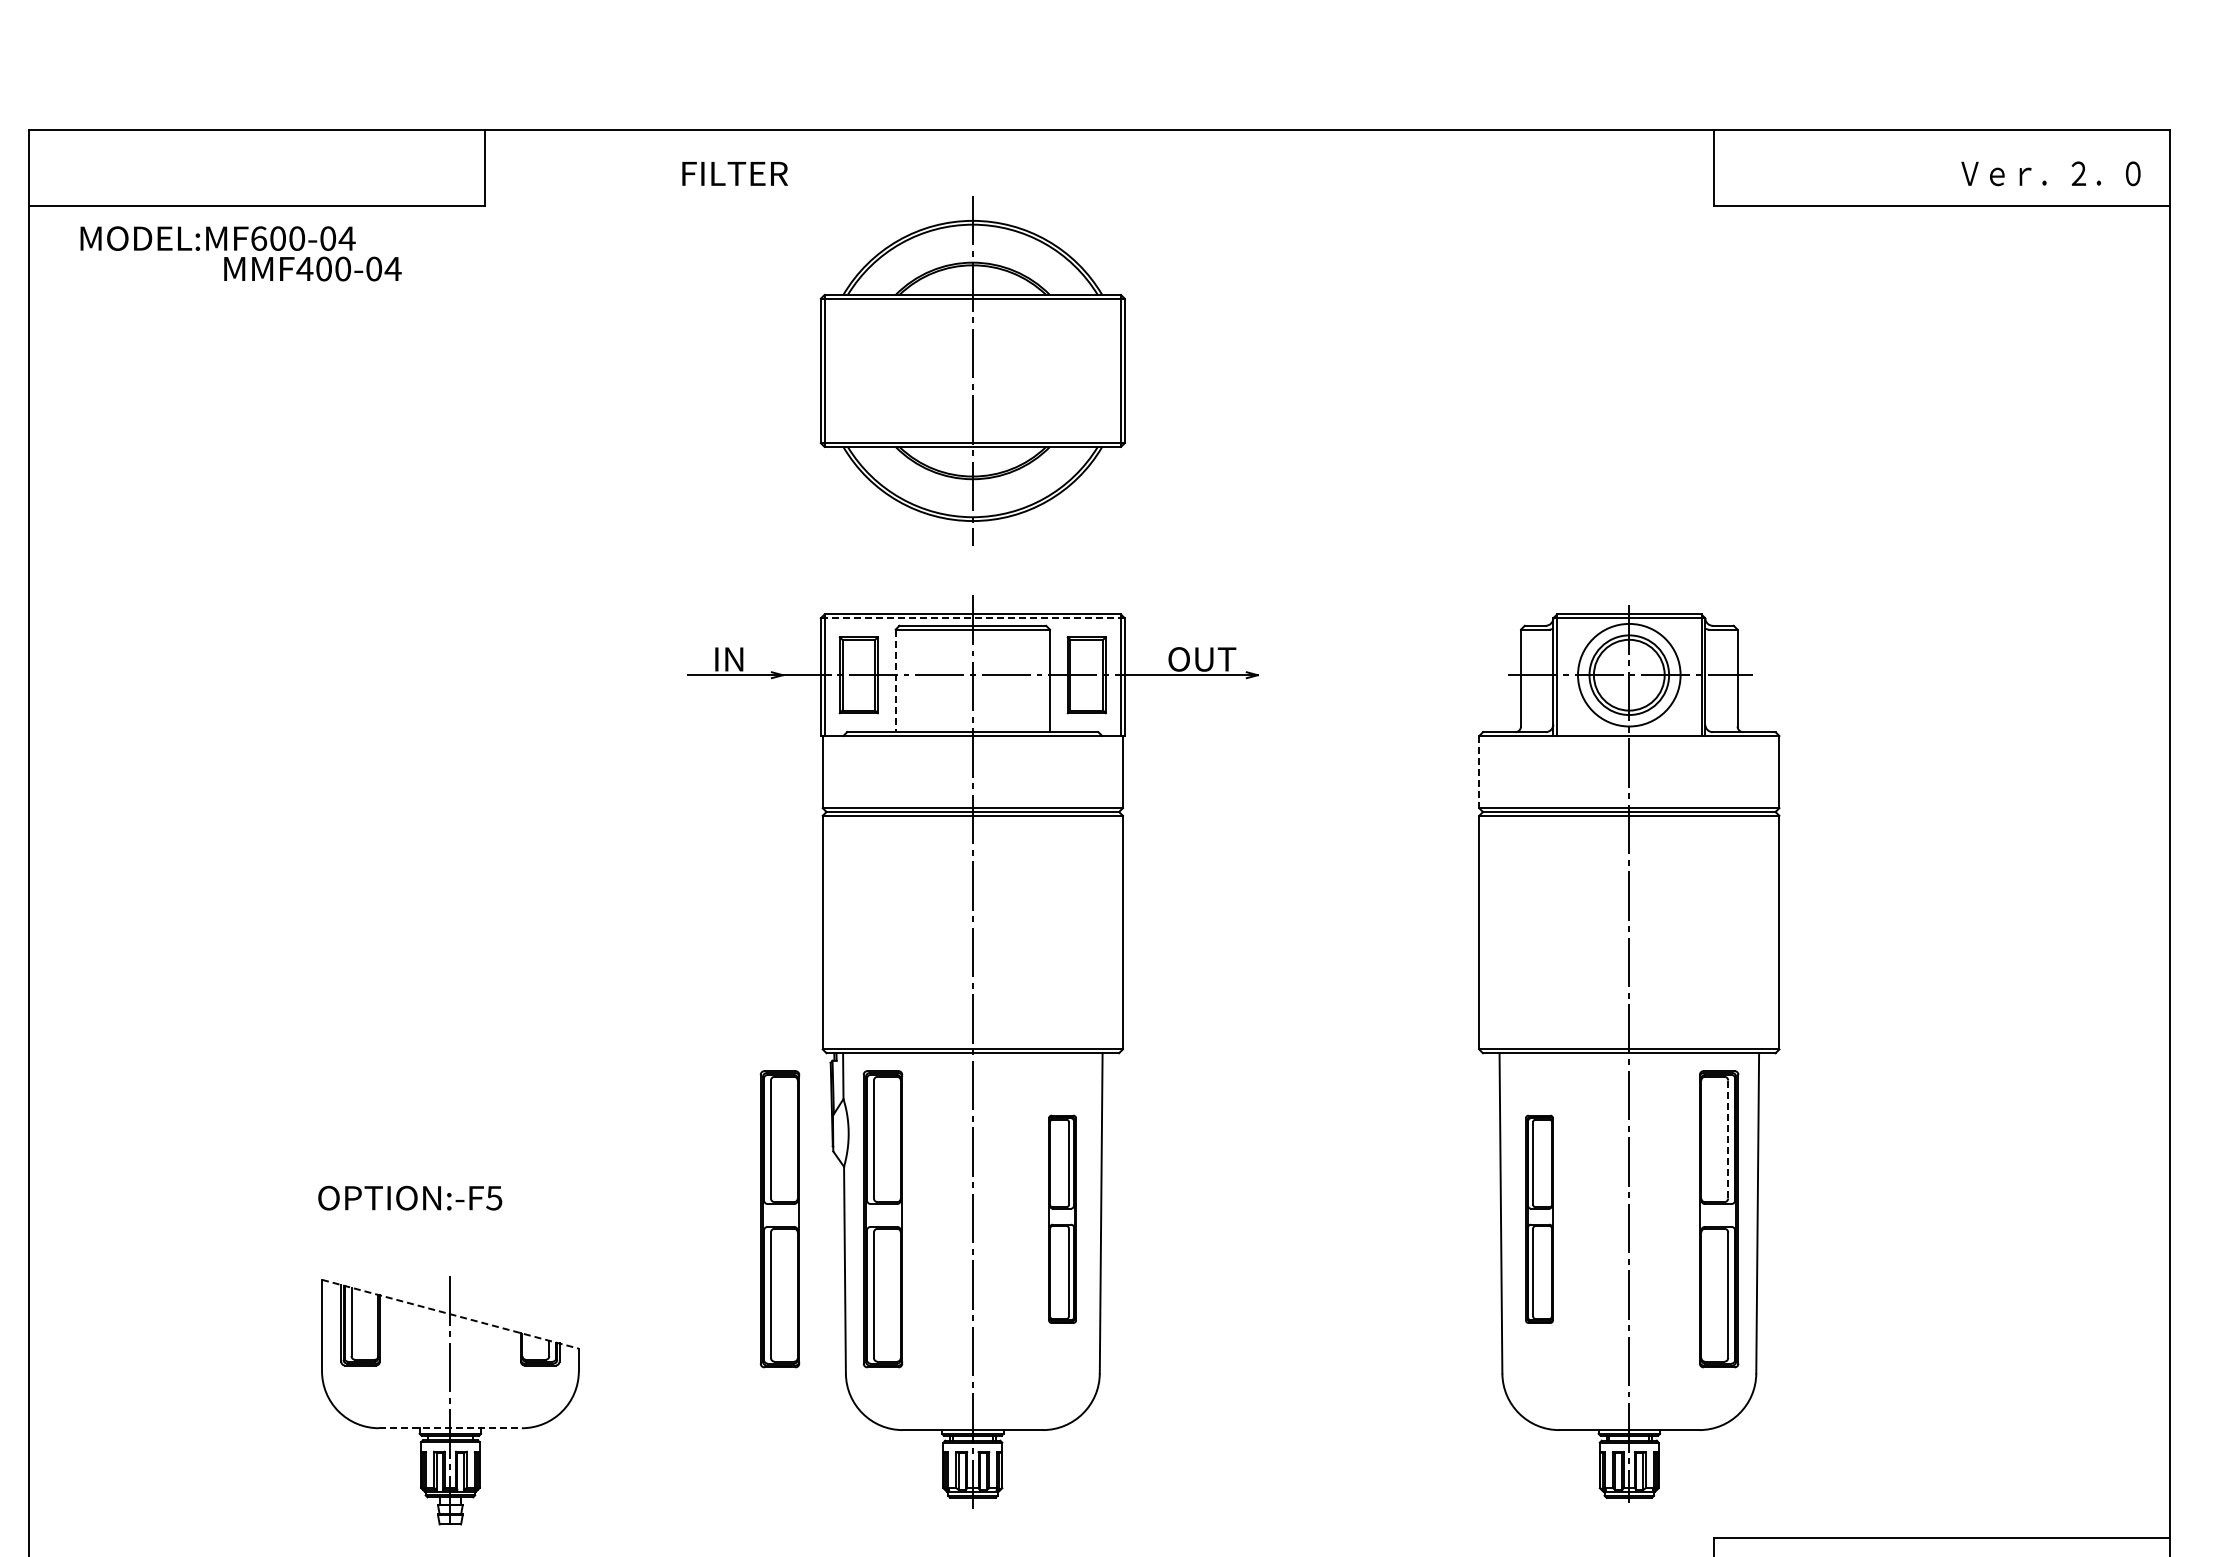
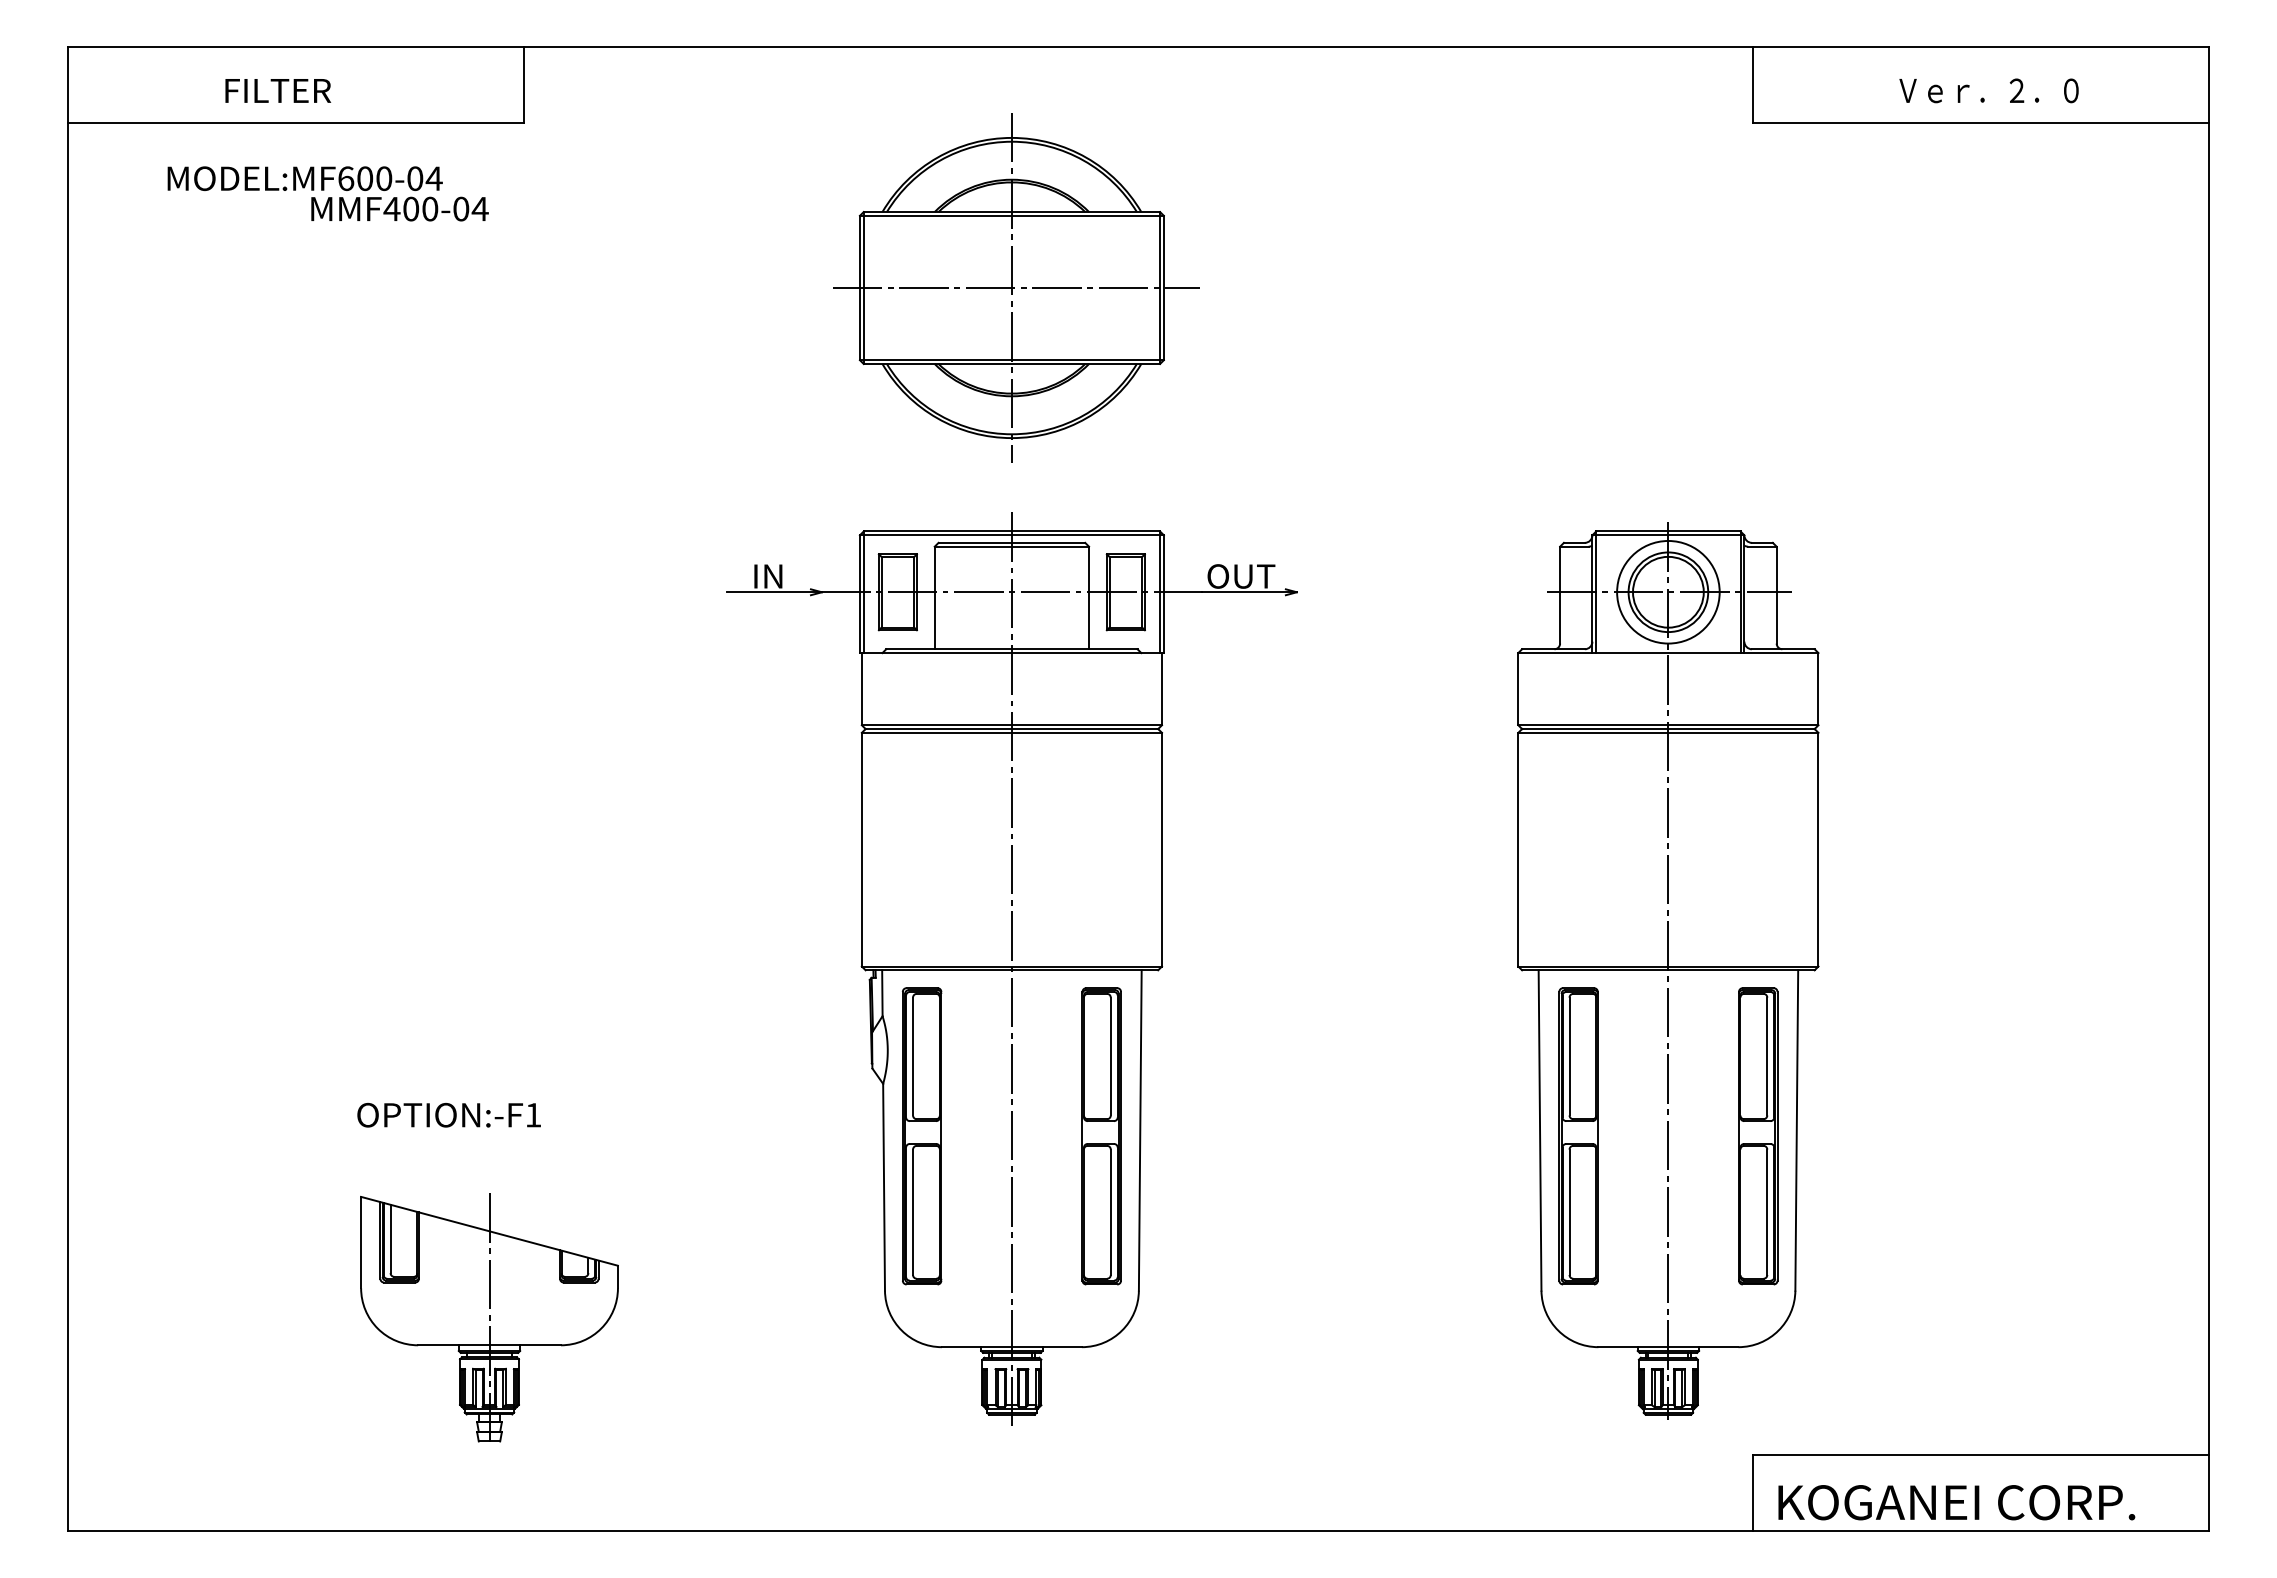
text: (735, 173) -> (278, 90), moved
text: (2050, 173) -> (1988, 90), moved
text: (240, 253) -> (327, 193), moved
line: (976, 371) -> (1015, 288), added
line: (972, 618) -> (1011, 535), dashed -> solid
line: (895, 681) -> (934, 598), dashed -> solid
line: (1479, 772) -> (1518, 689), dashed -> solid
line: (1728, 1139) -> (1767, 1056), dashed -> solid
text: (494, 1198) -> (533, 1115), OPTION:-F5 -> OPTION:-F1
part: (780, 1219) -> (819, 1136), removed
part: (1062, 1219) -> (1101, 1136), size x1.43
part: (1539, 1219) -> (1578, 1136), size x1.43
line: (450, 1314) -> (489, 1231), dashed -> solid
line: (451, 1428) -> (490, 1345), dashed -> solid

